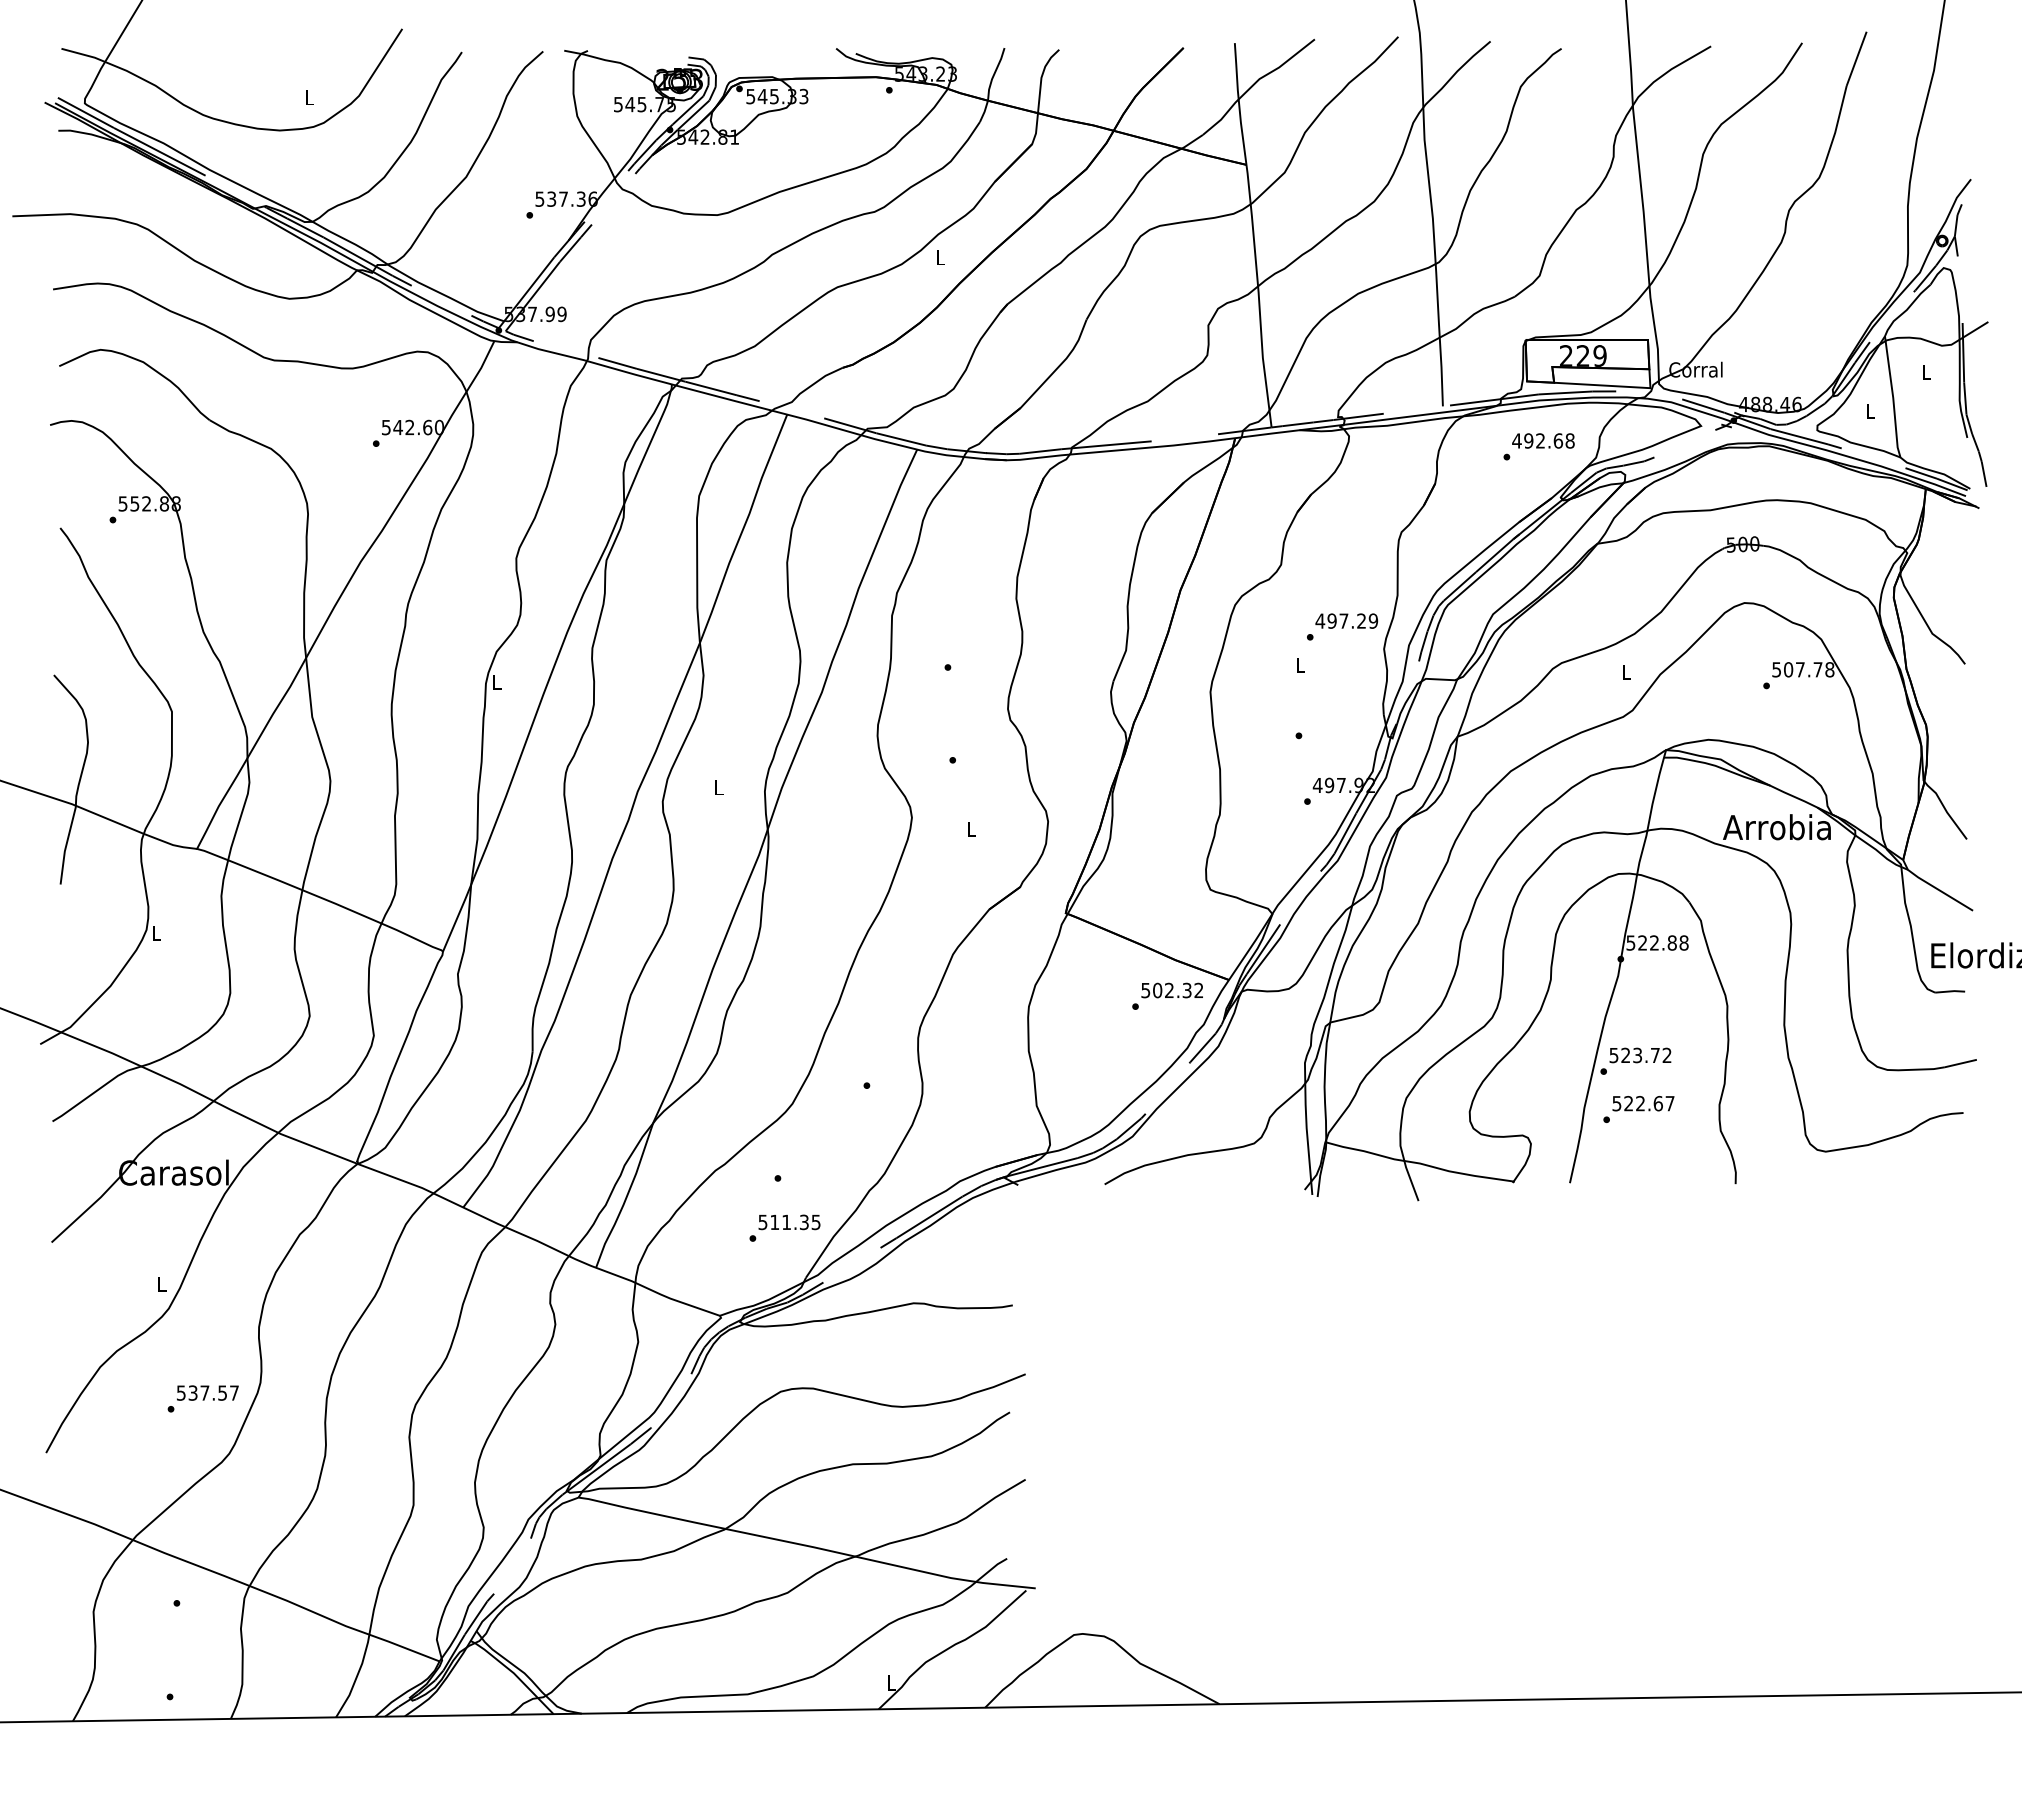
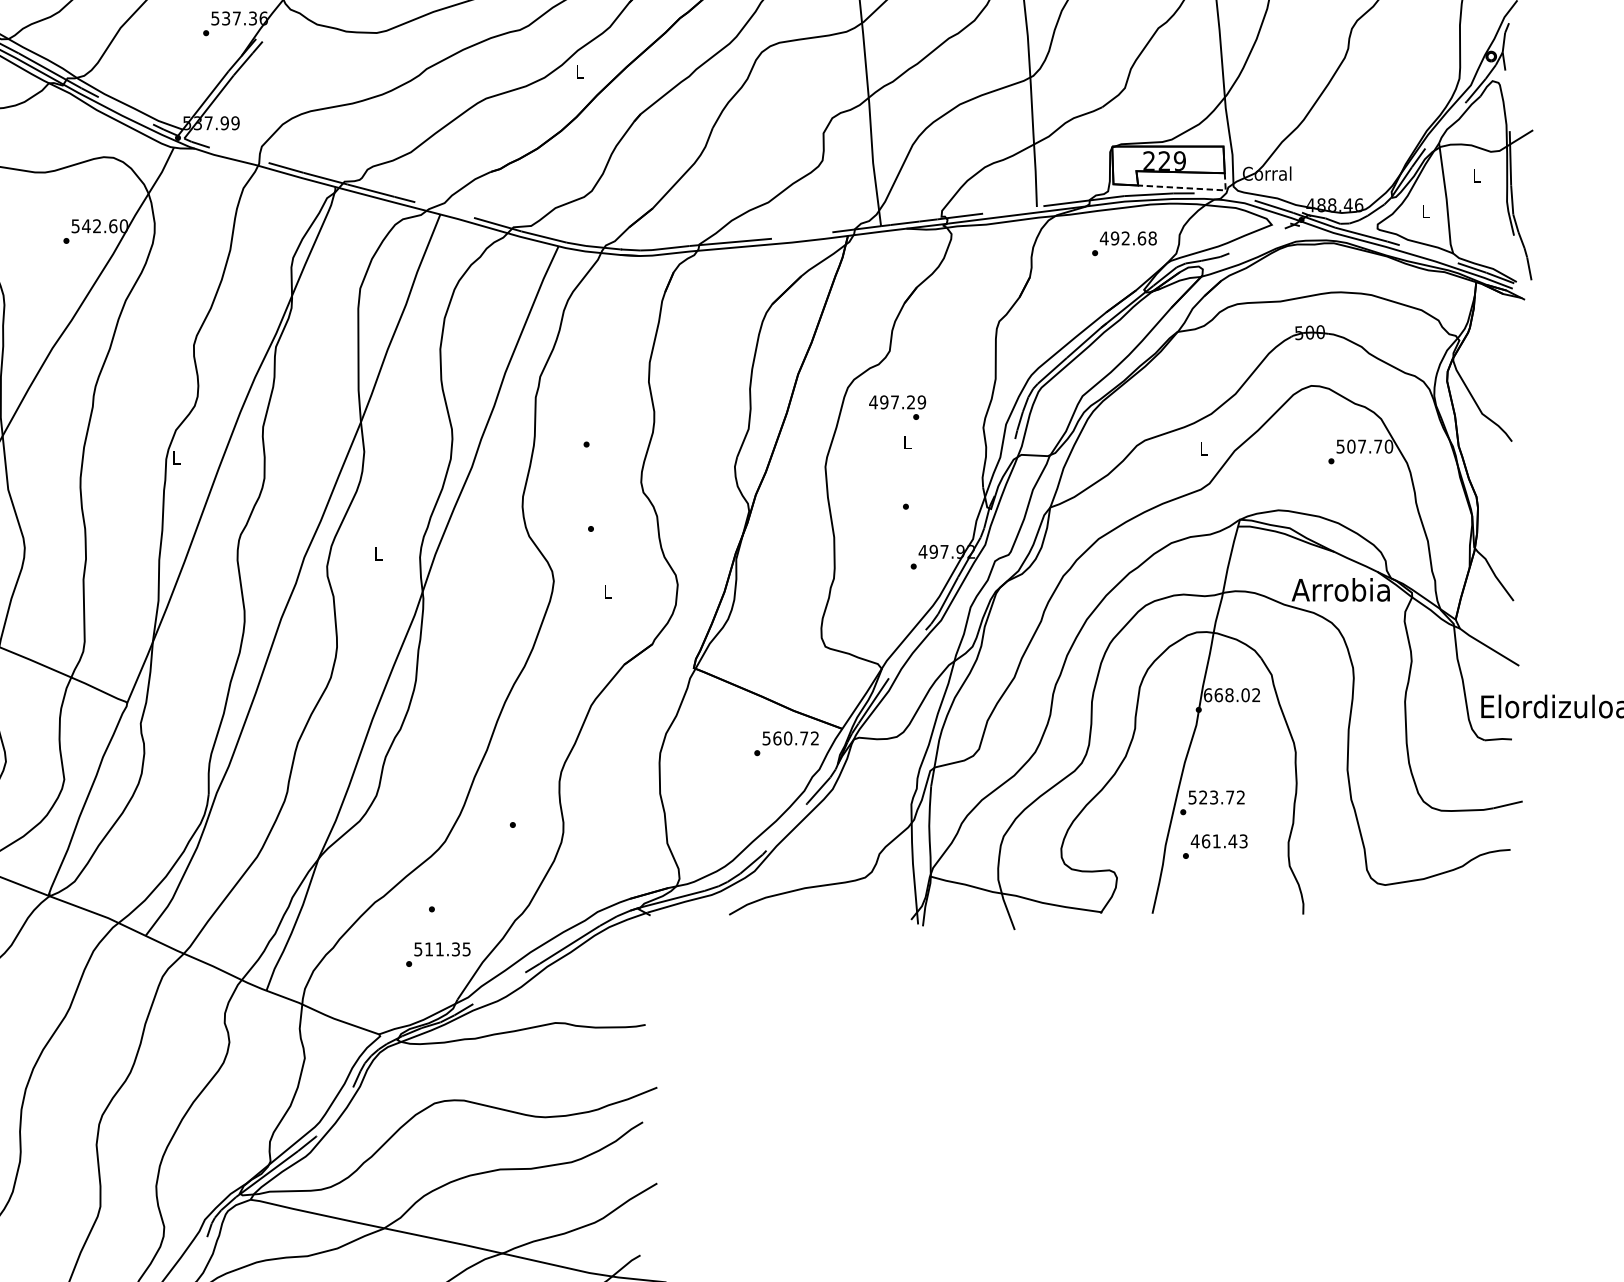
line: (1611, 386) -> (1190, 188), solid -> dashed
text: (1346, 620) -> (897, 401), moved
text: (1829, 669) -> (1388, 446), 507.78 -> 507.70
text: (1657, 942) -> (1232, 694), 522.88 -> 668.02
text: (1172, 990) -> (790, 738), 502.32 -> 560.72
text: (1643, 1103) -> (1219, 841), 522.67 -> 461.43

